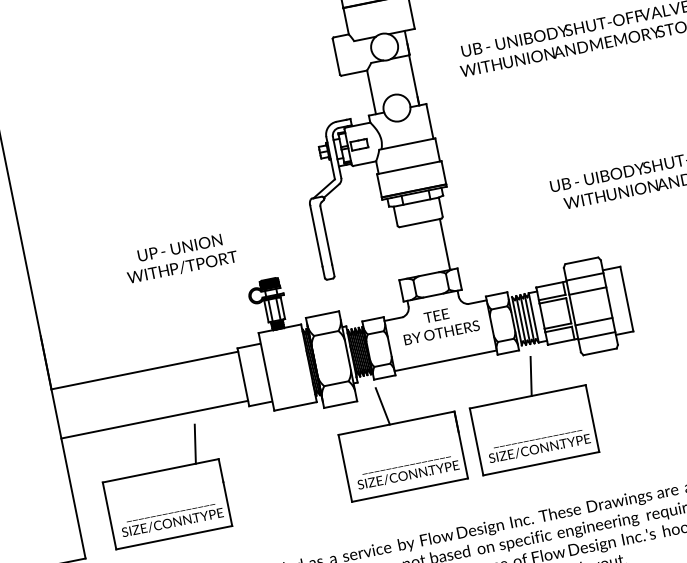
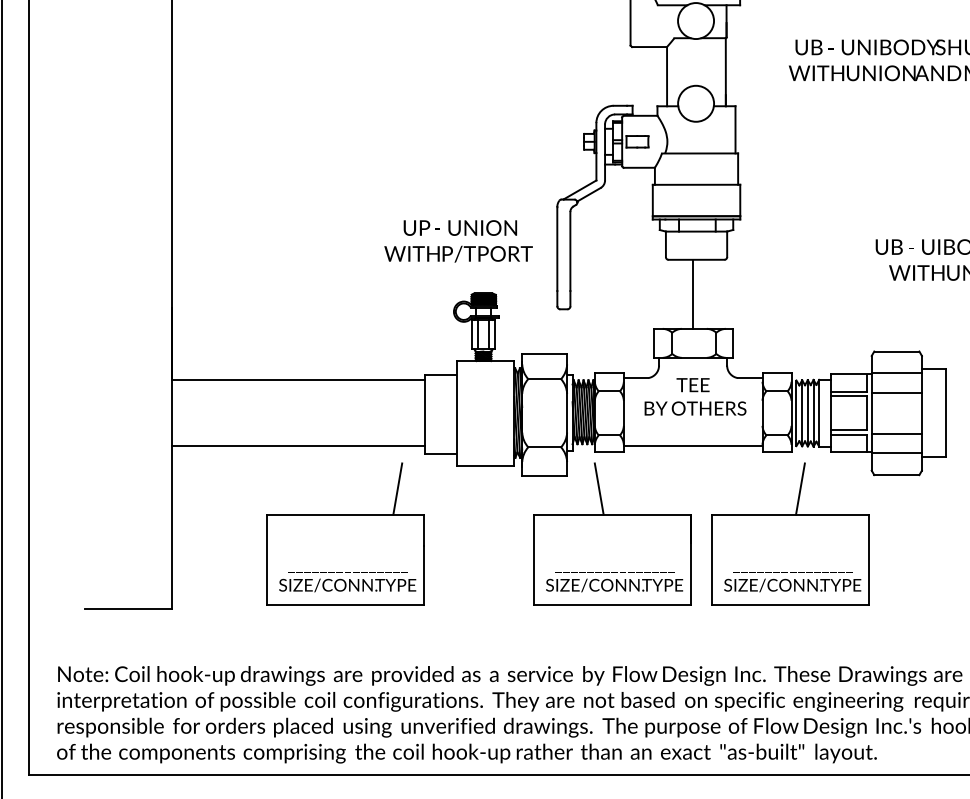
line: (444, 243) -> (692, 293), moved
text: (180, 258) -> (458, 241), moved
part: (163, 484) -> (345, 533), moved

